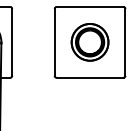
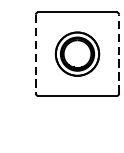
line: (125, 41) -> (119, 53), solid -> dashed
line: (54, 42) -> (35, 54), solid -> dashed

